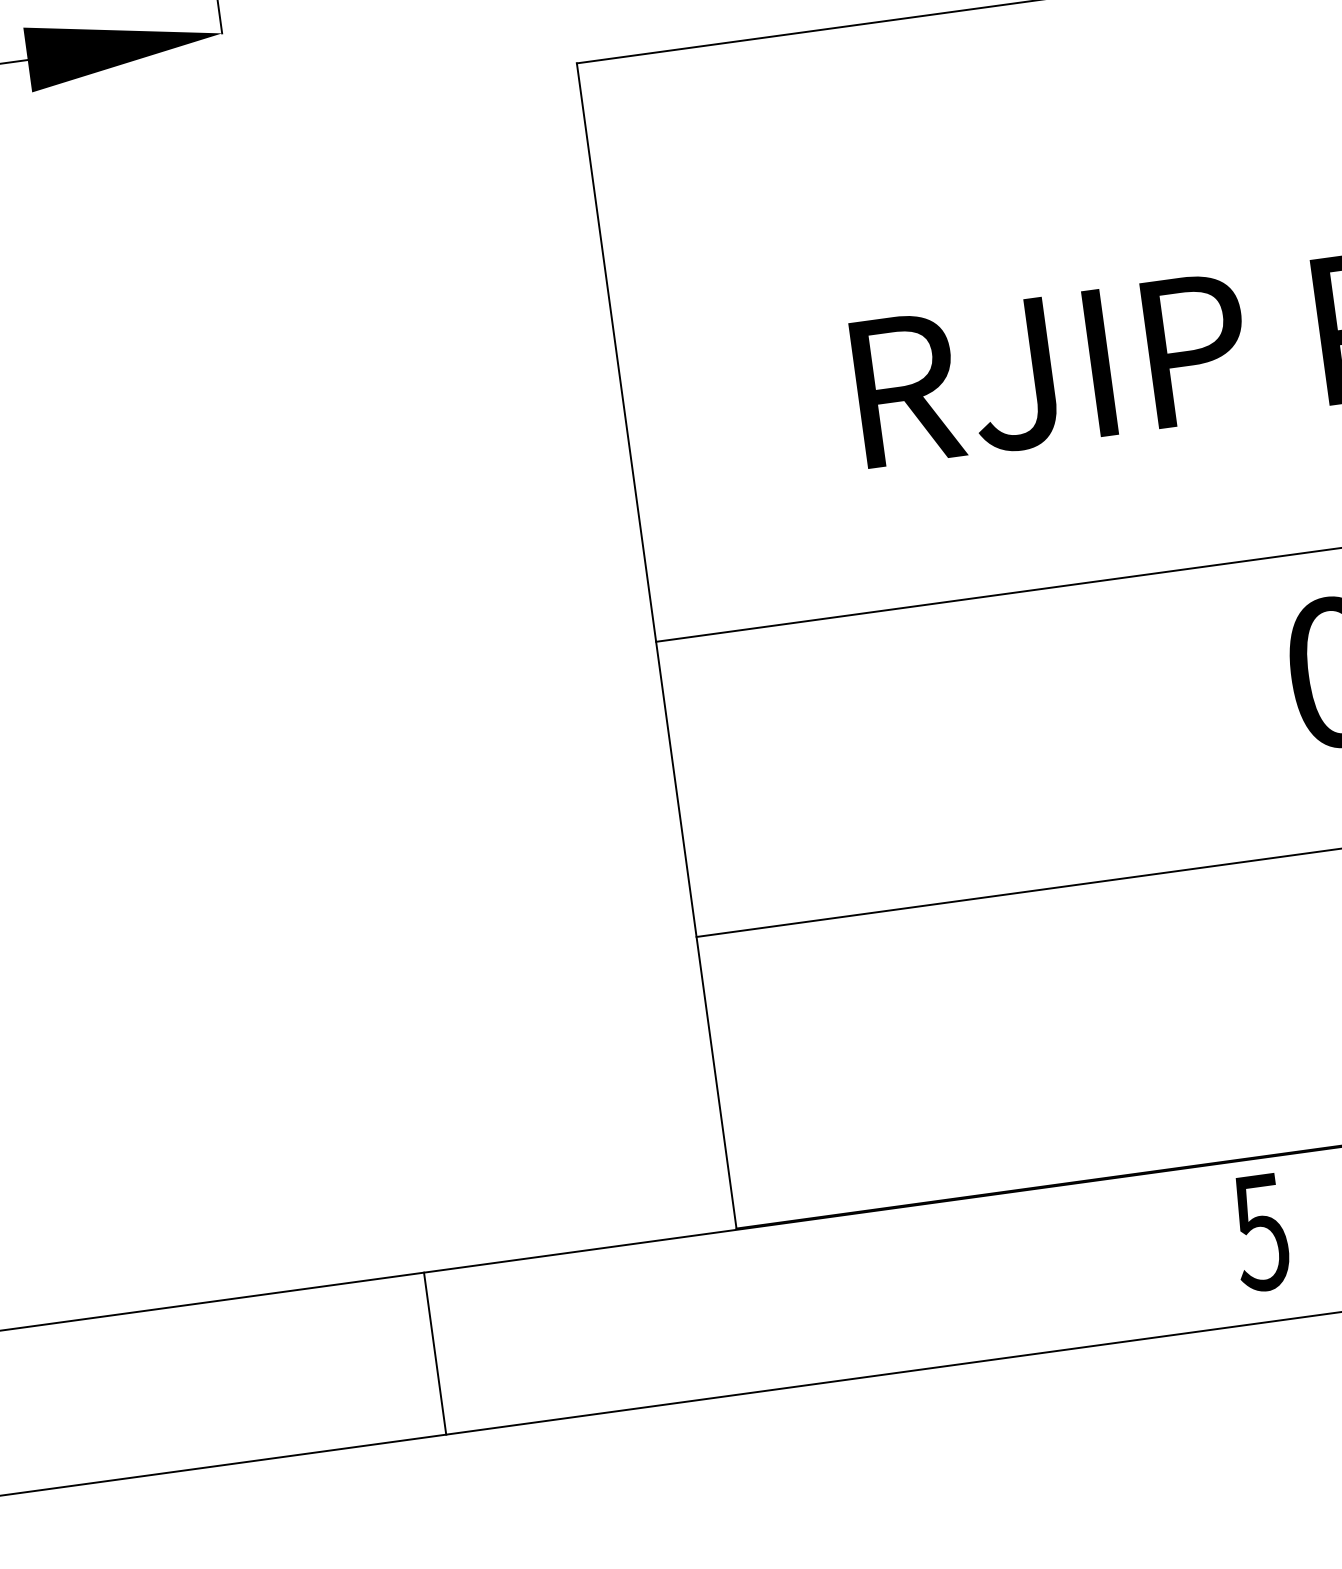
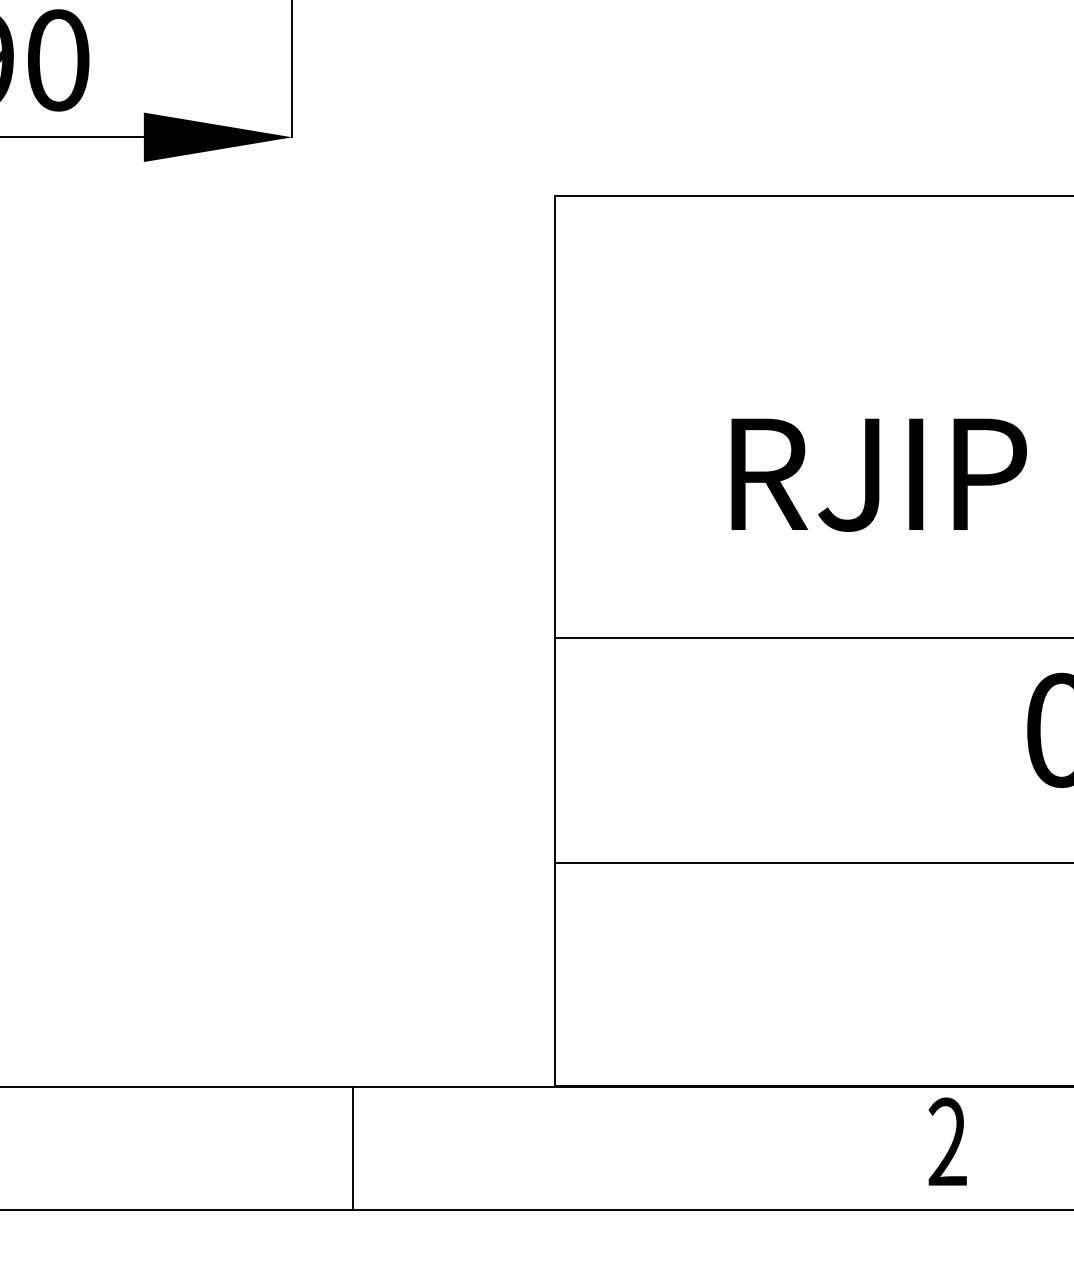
text: (1259, 1232) -> (946, 1142), 5 -> 2
line: (435, 1353) -> (353, 1148), moved

